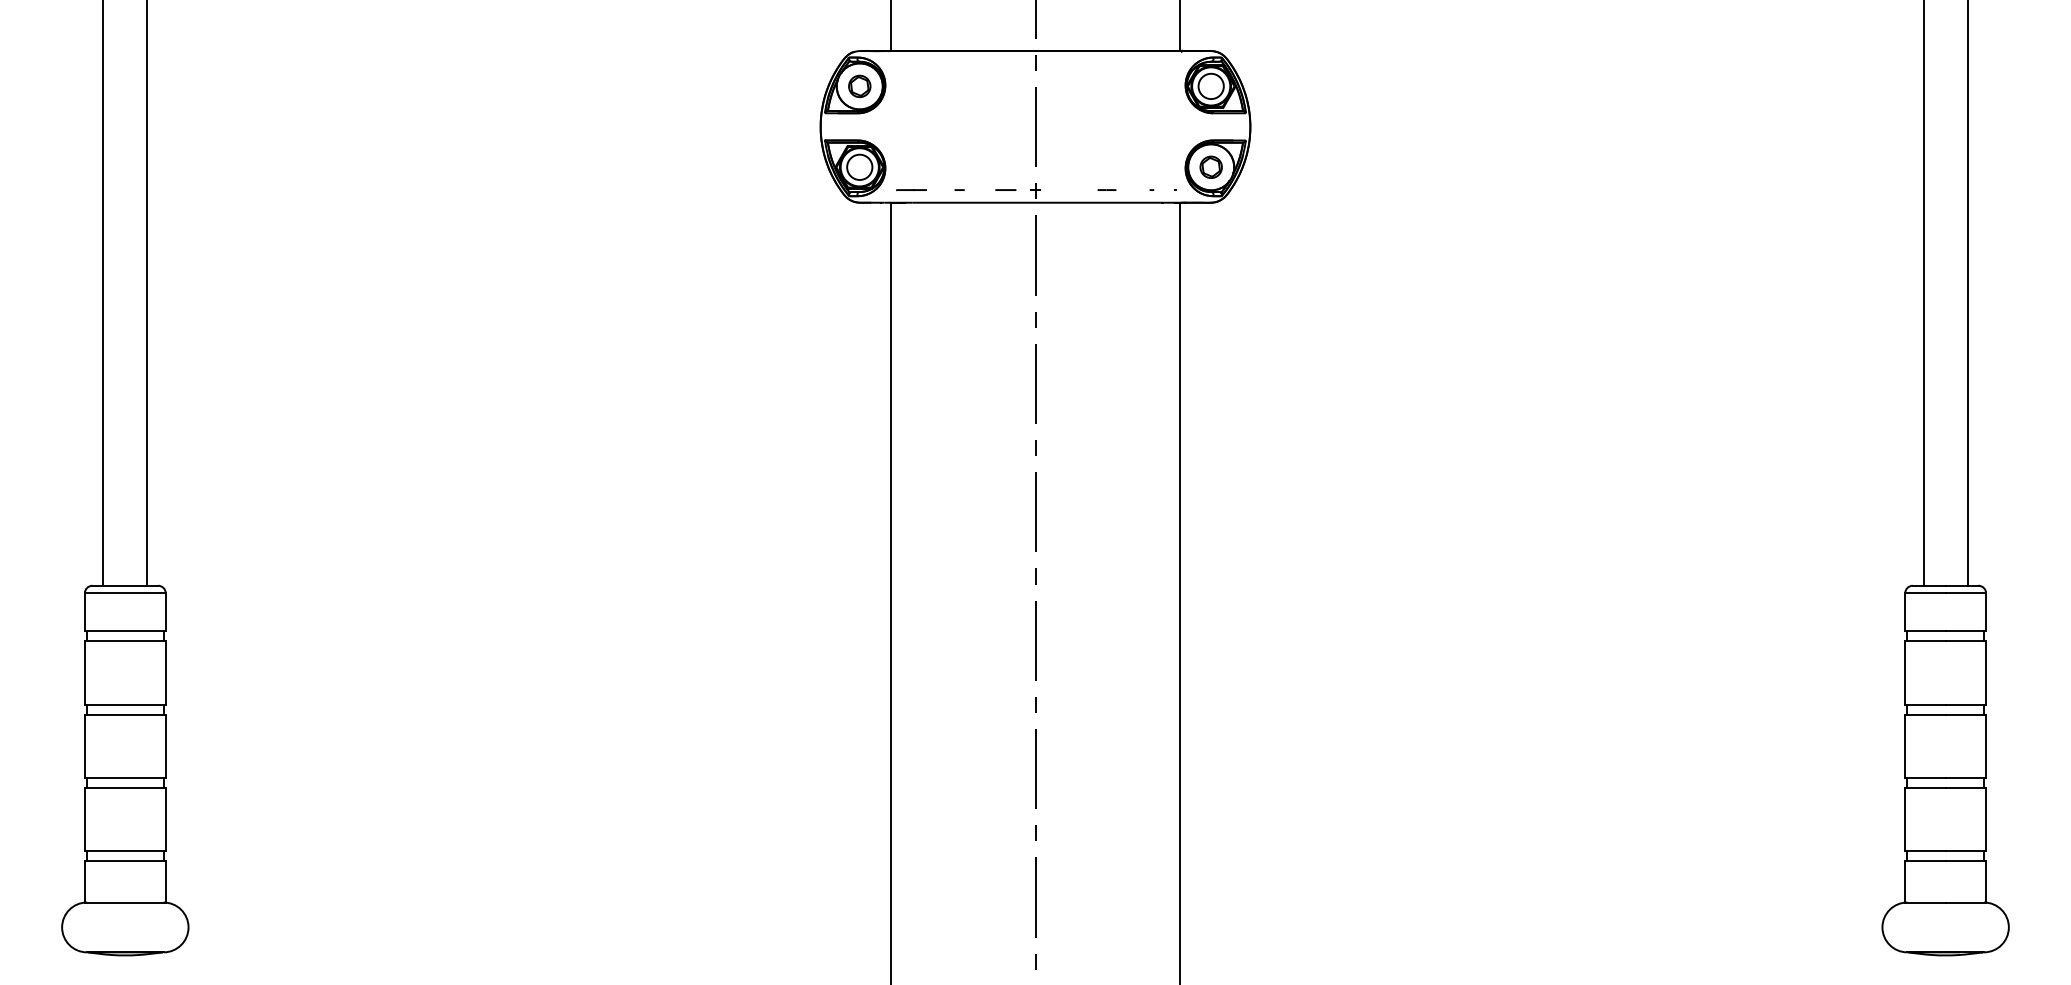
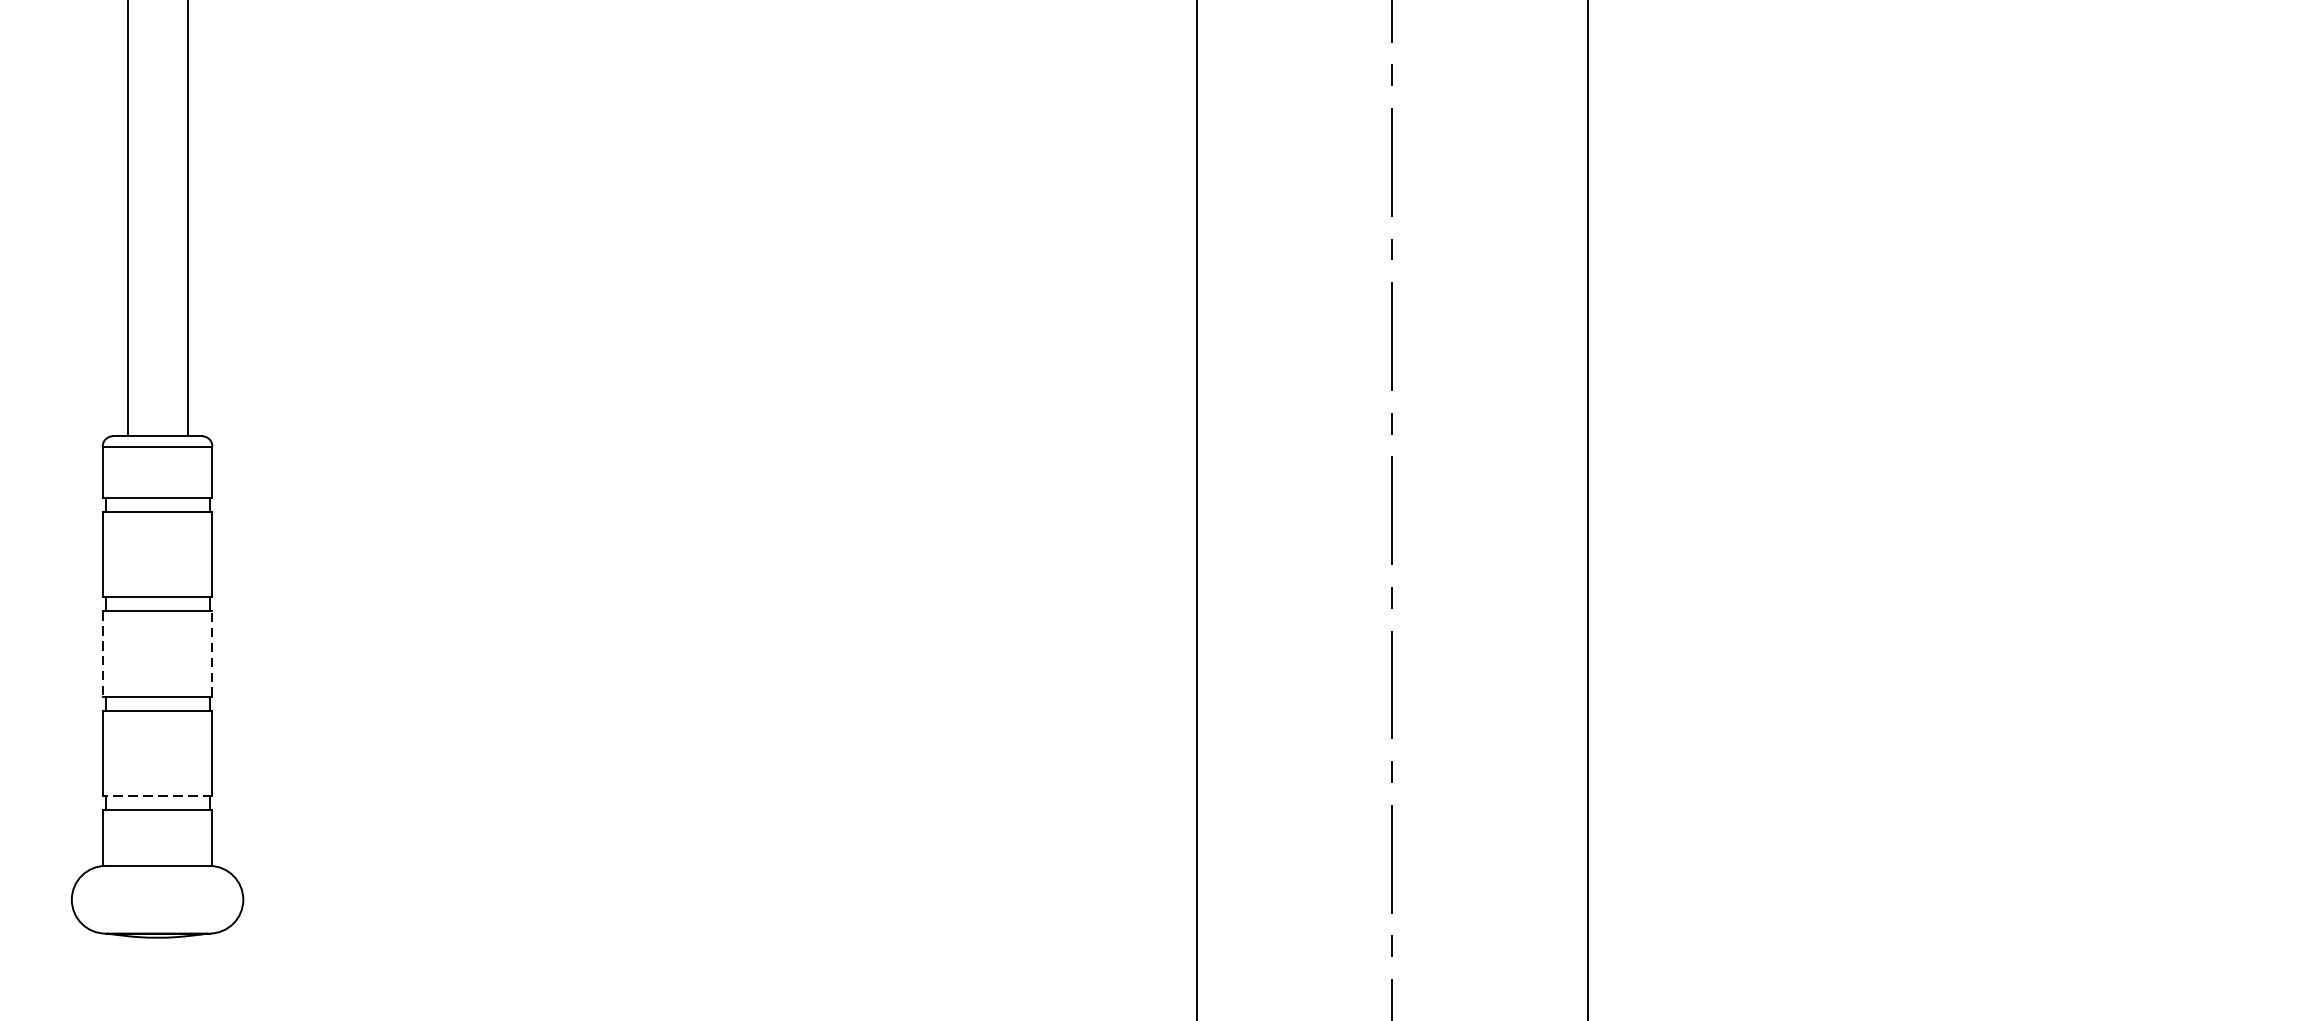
line: (84, 746) -> (102, 654), solid -> dashed
line: (165, 746) -> (212, 654), solid -> dashed
line: (124, 851) -> (156, 796), solid -> dashed

